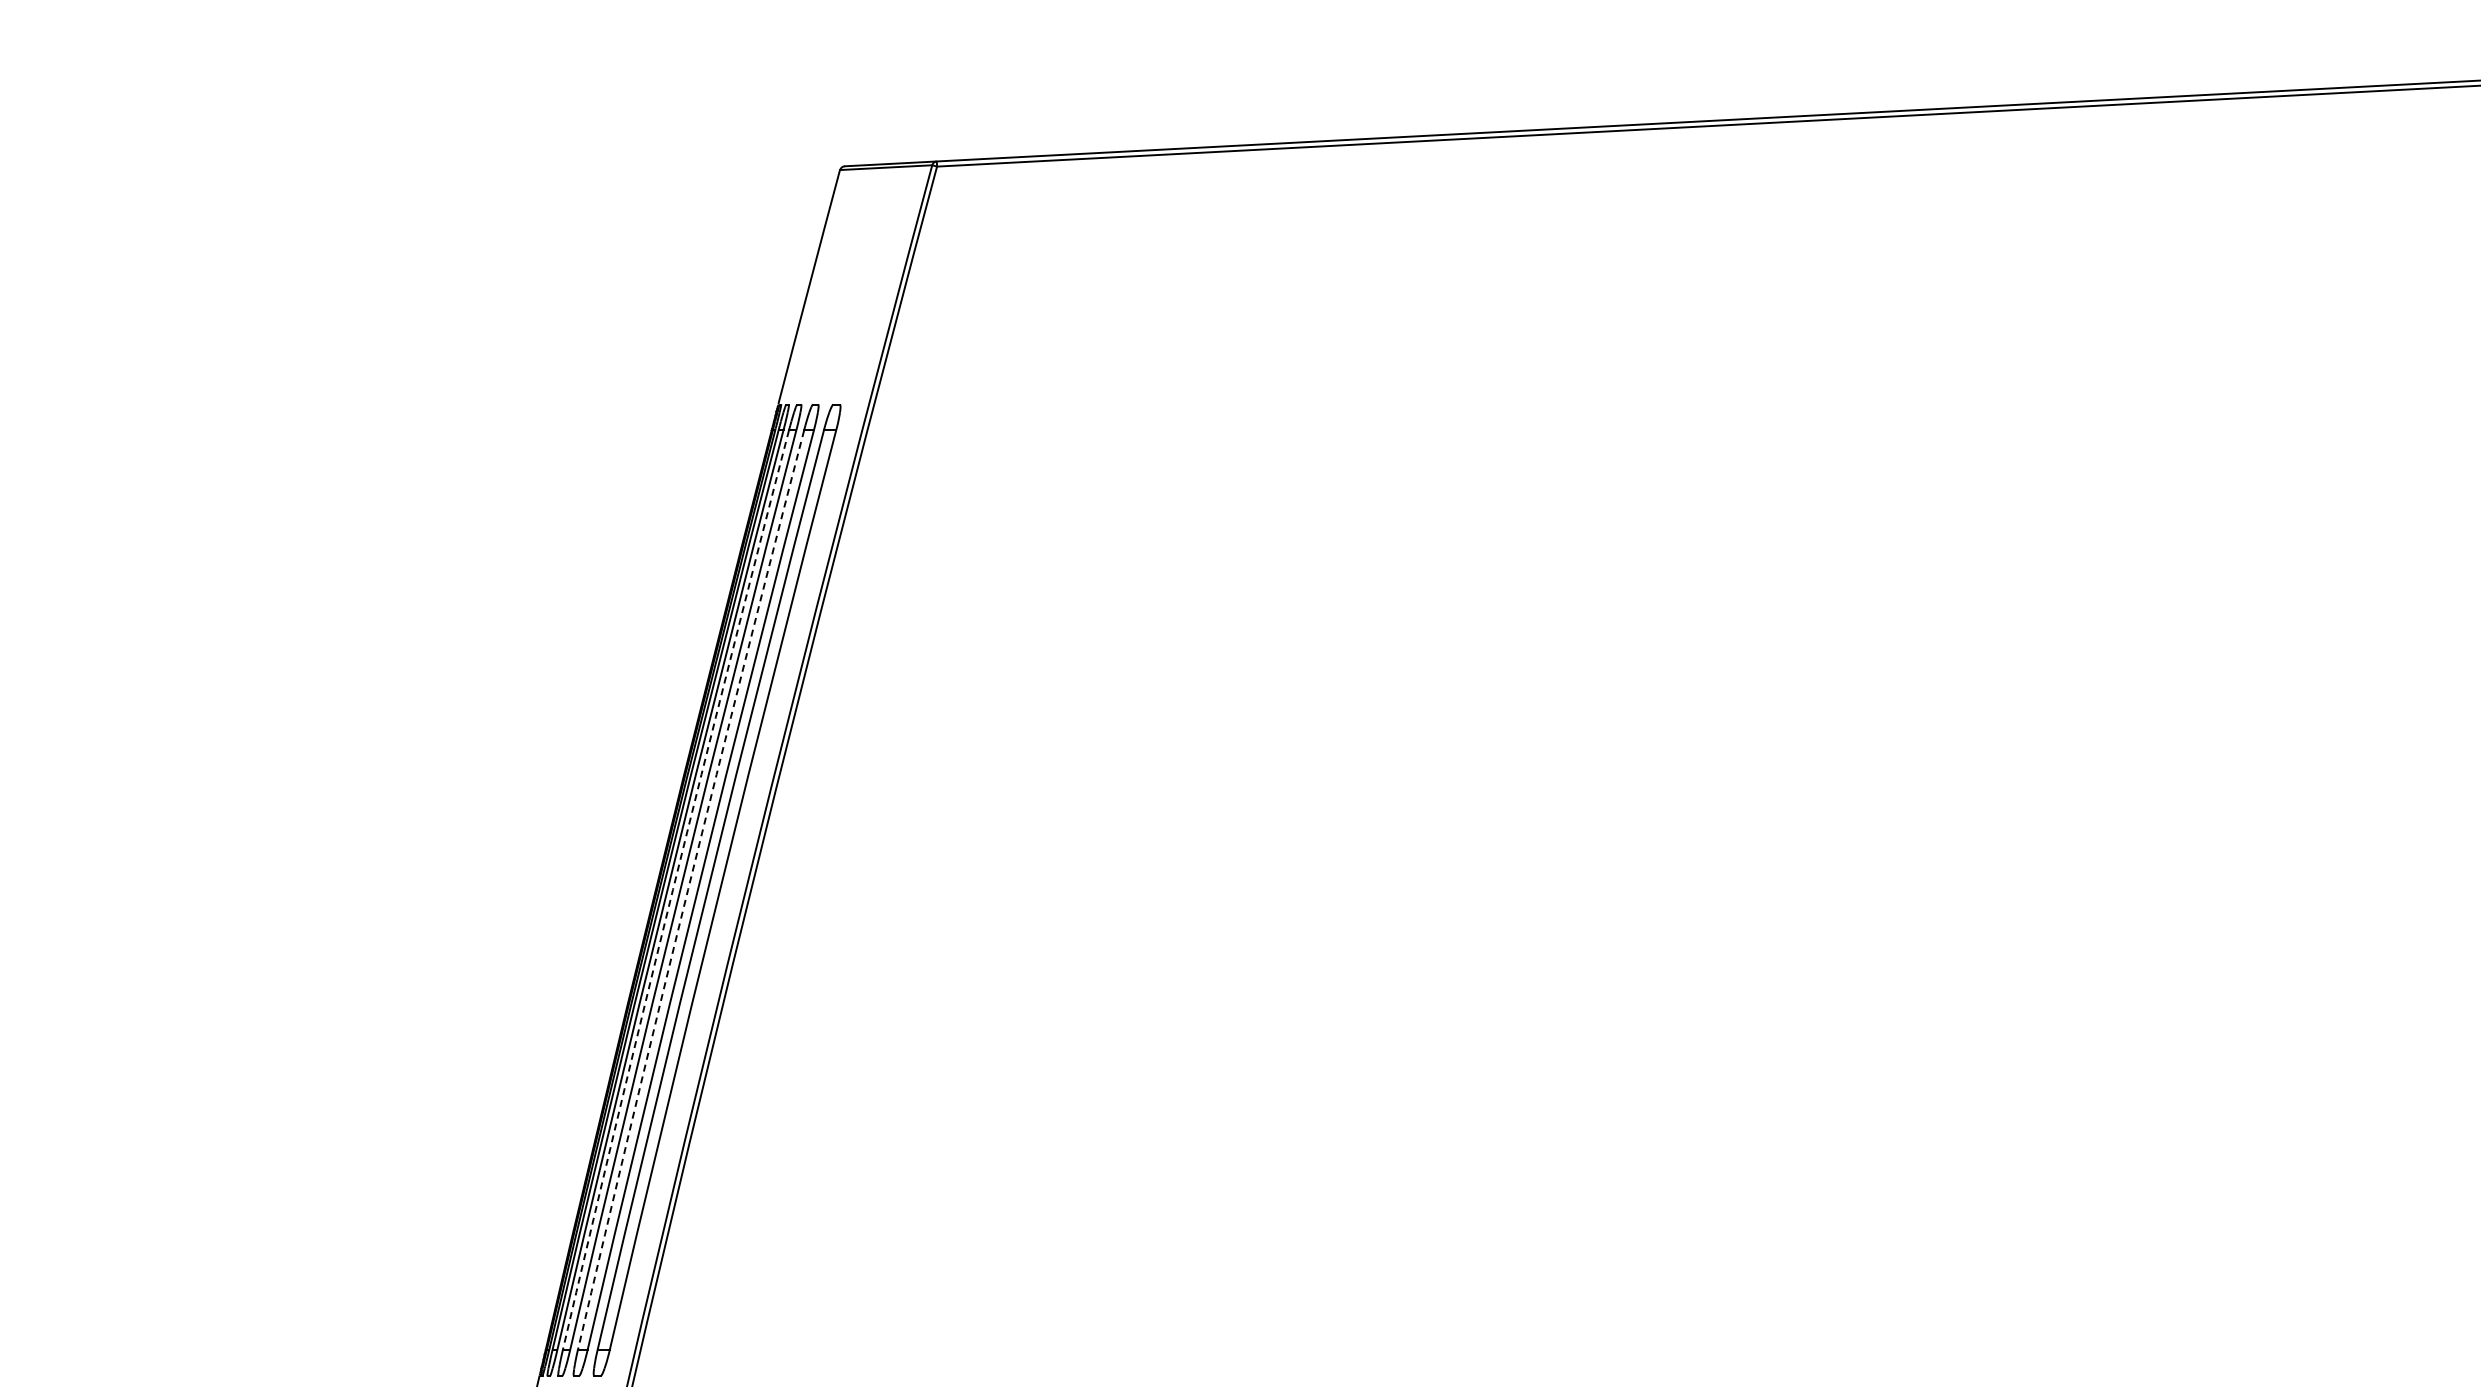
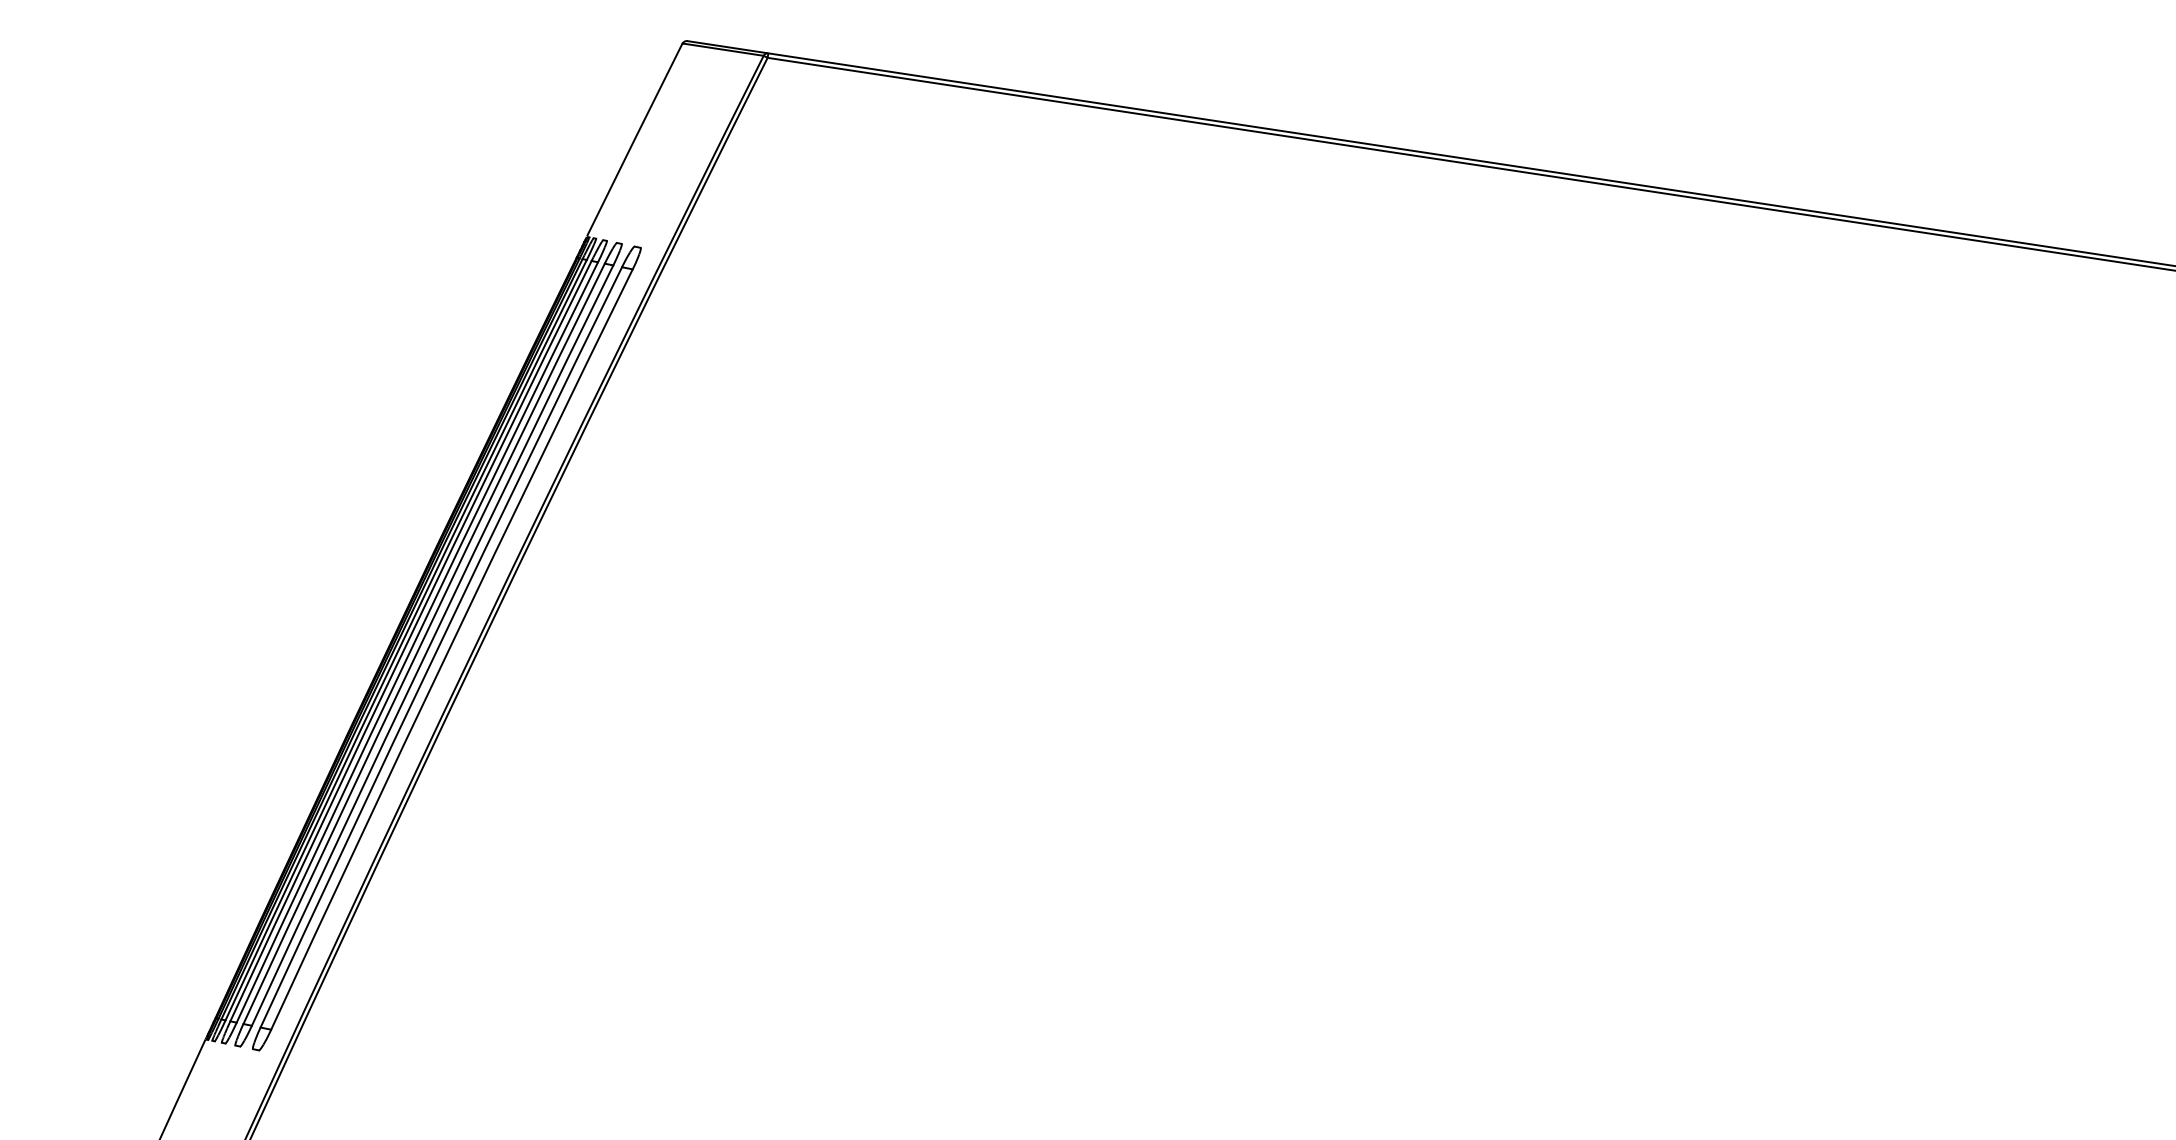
arc: (673, 889) -> (409, 640), dashed -> solid
arc: (688, 889) -> (422, 642), dashed -> solid

